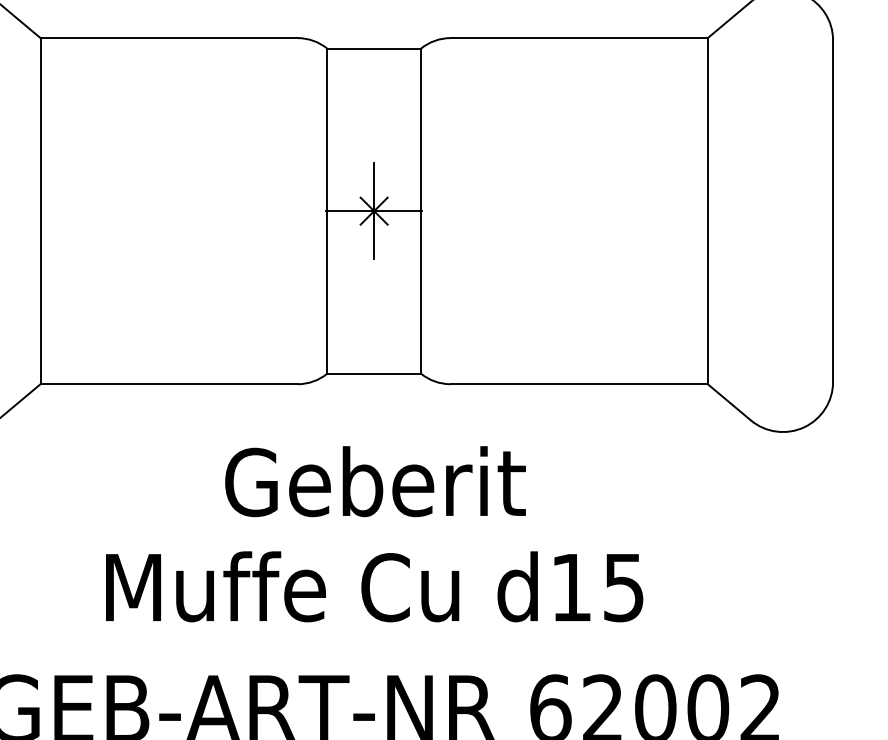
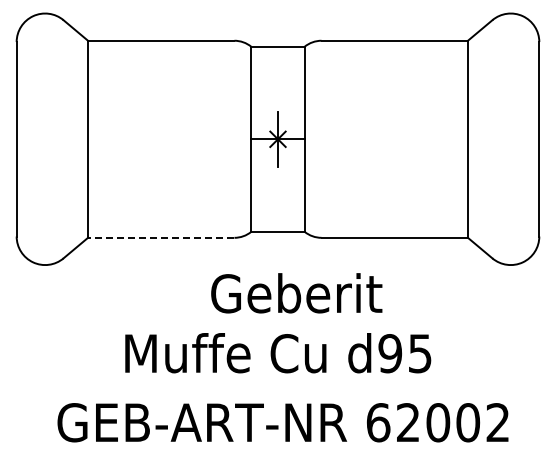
line: (167, 383) -> (160, 237), solid -> dashed
text: (375, 481) -> (296, 293), moved
text: (571, 587) -> (390, 353), d15 -> d95

